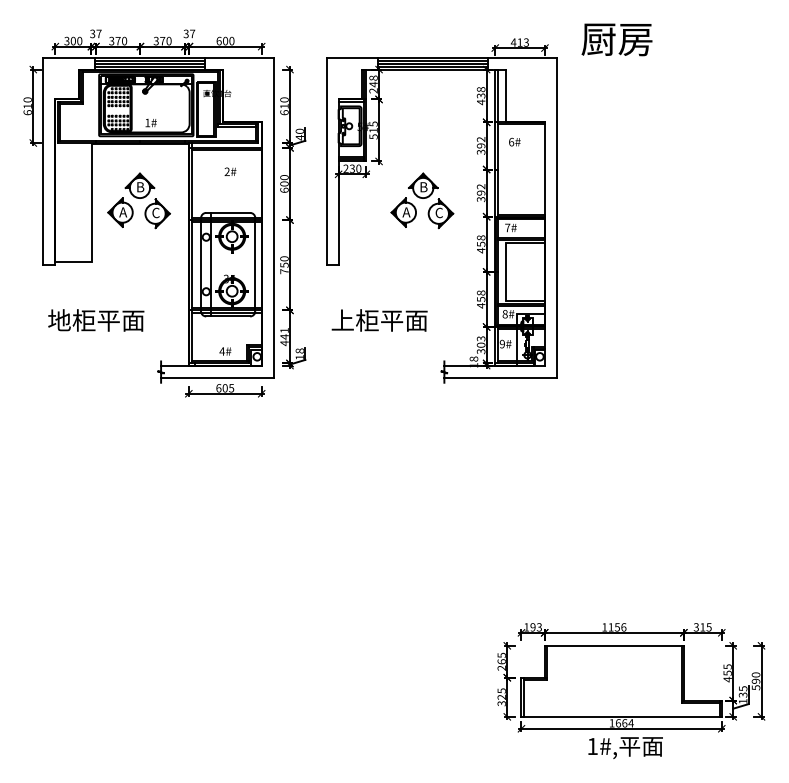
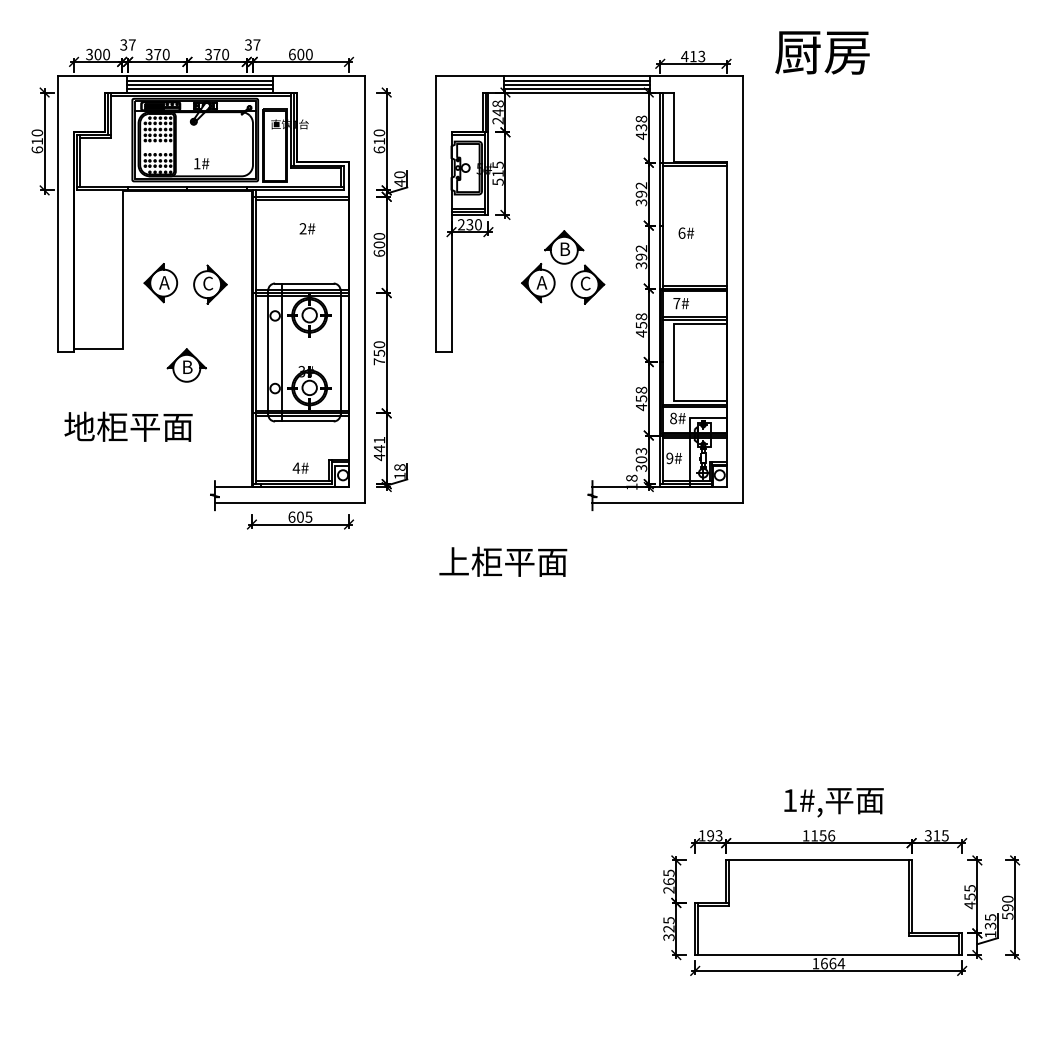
text: (514, 141) -> (686, 232), moved
part: (139, 185) -> (186, 365), moved
text: (379, 320) -> (503, 561), moved
text: (625, 747) -> (833, 802), moved

